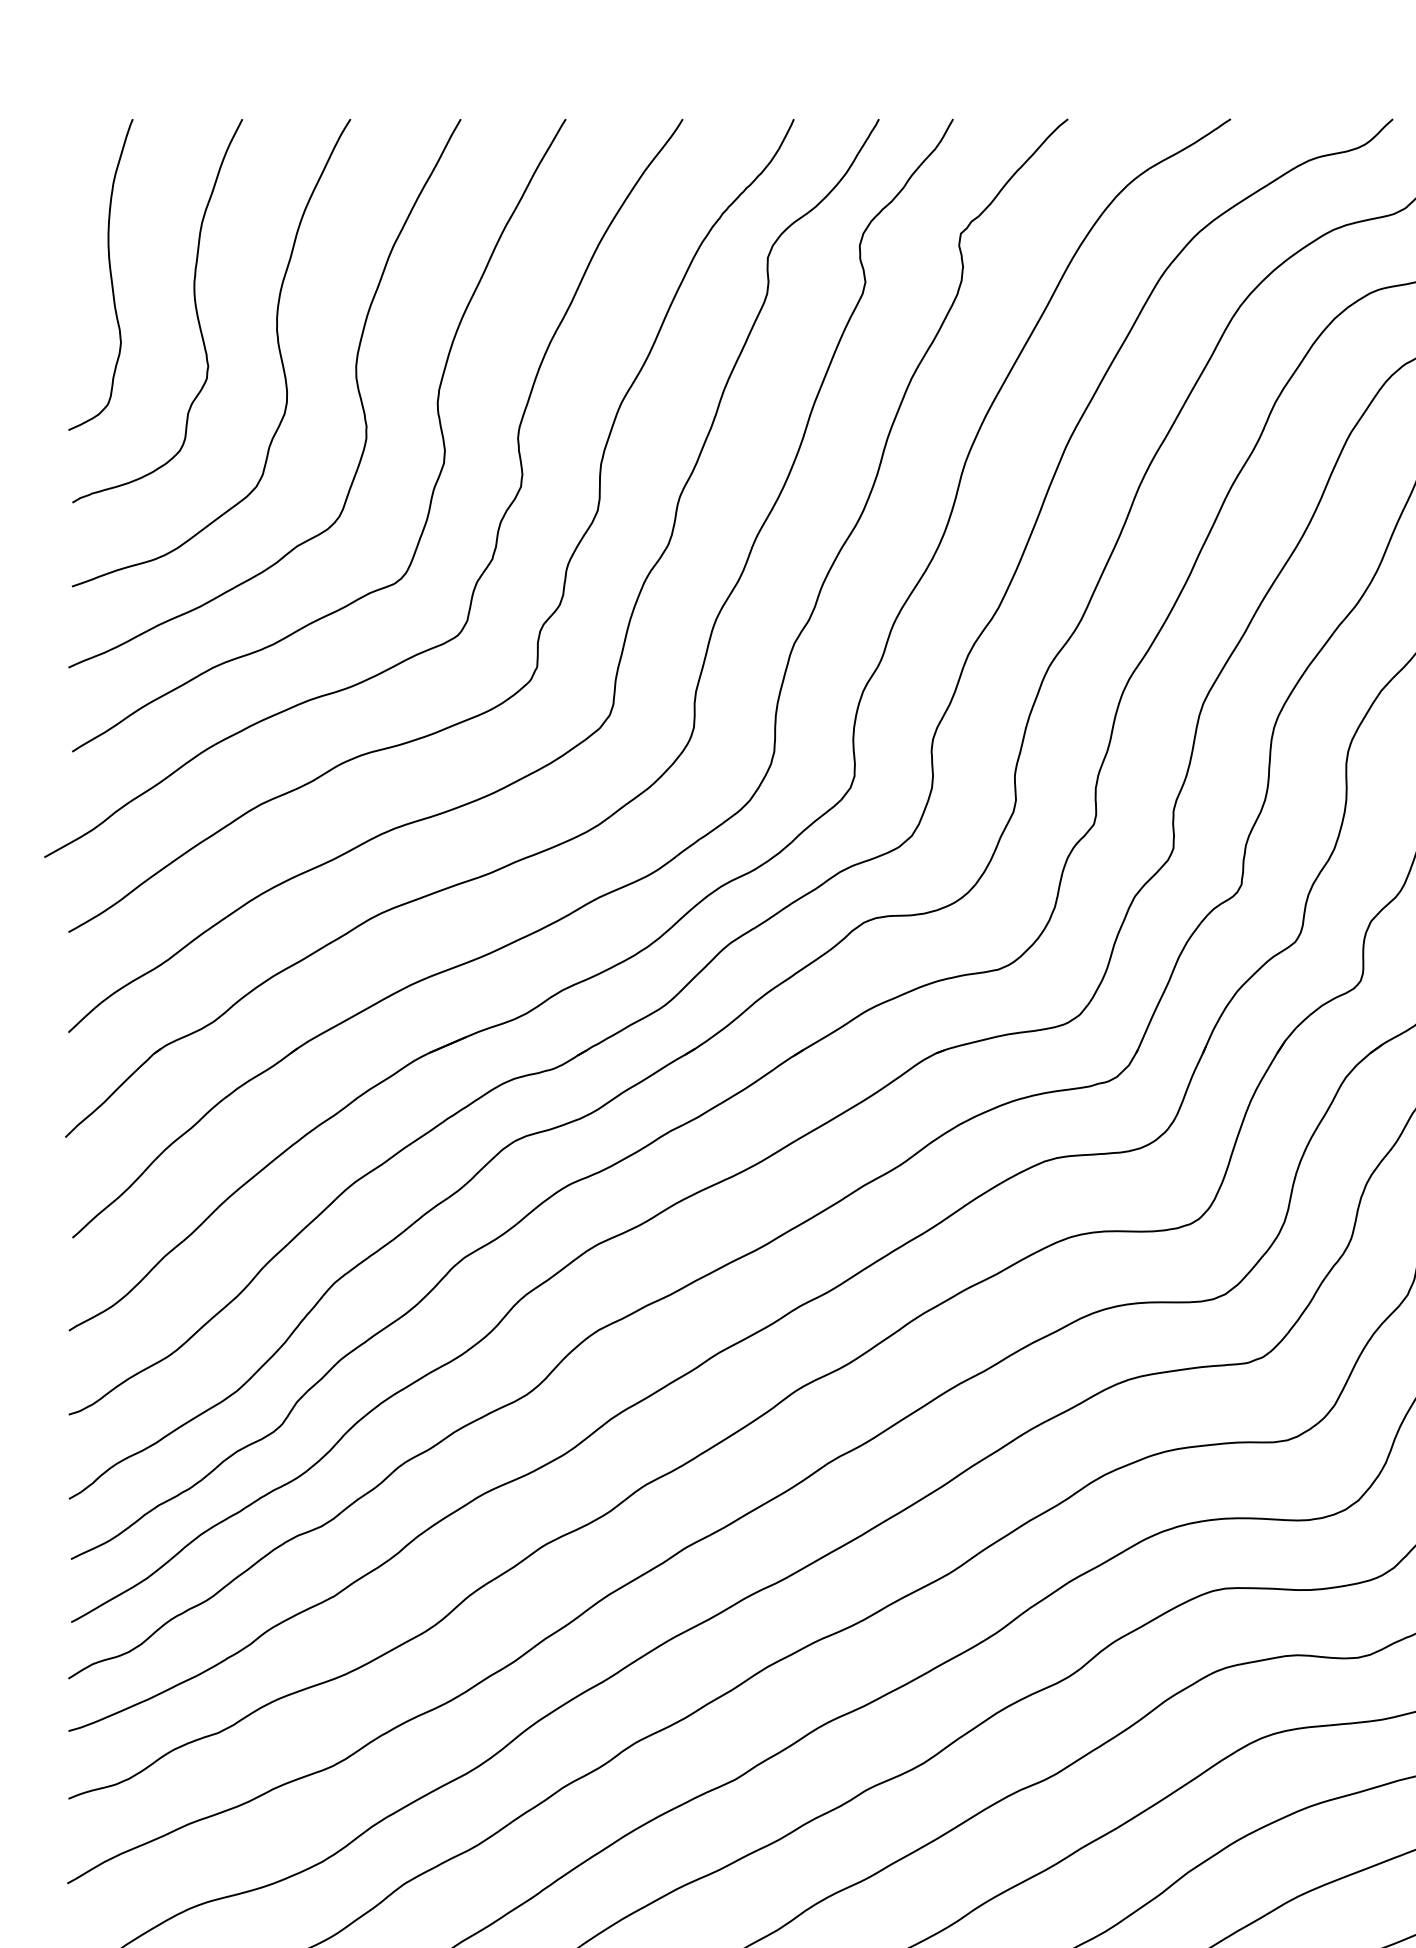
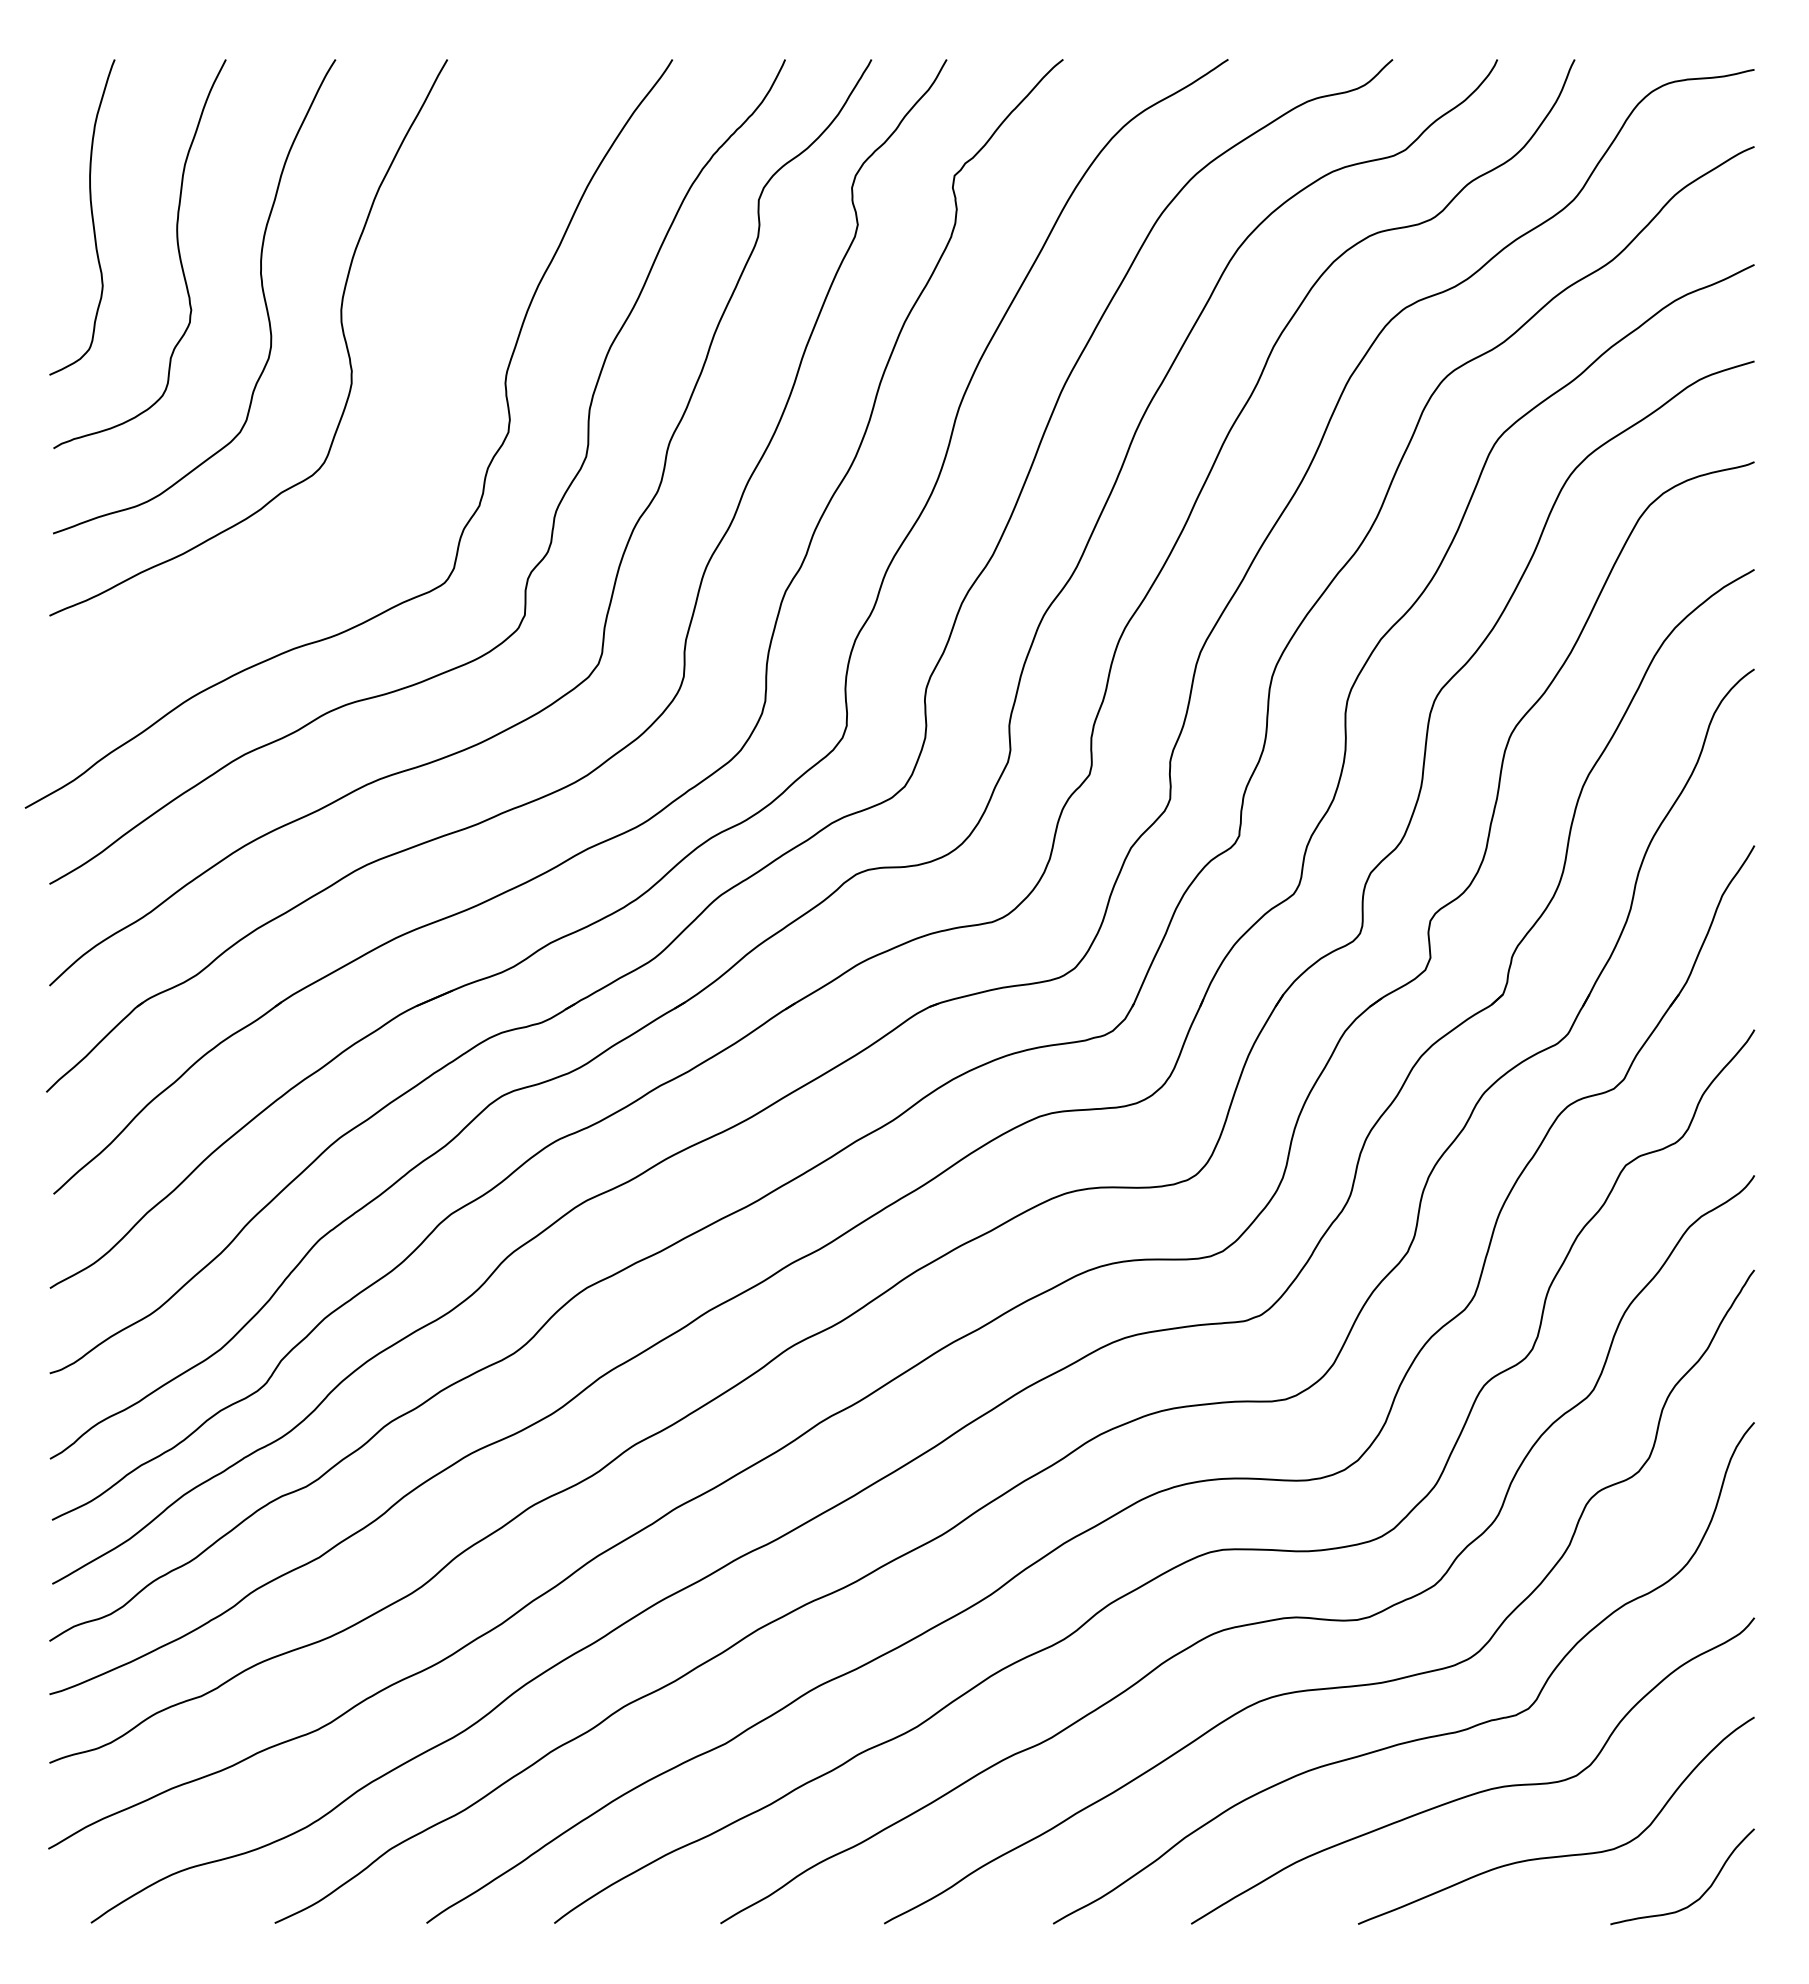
curve: (437, 413) -> (423, 358), removed

